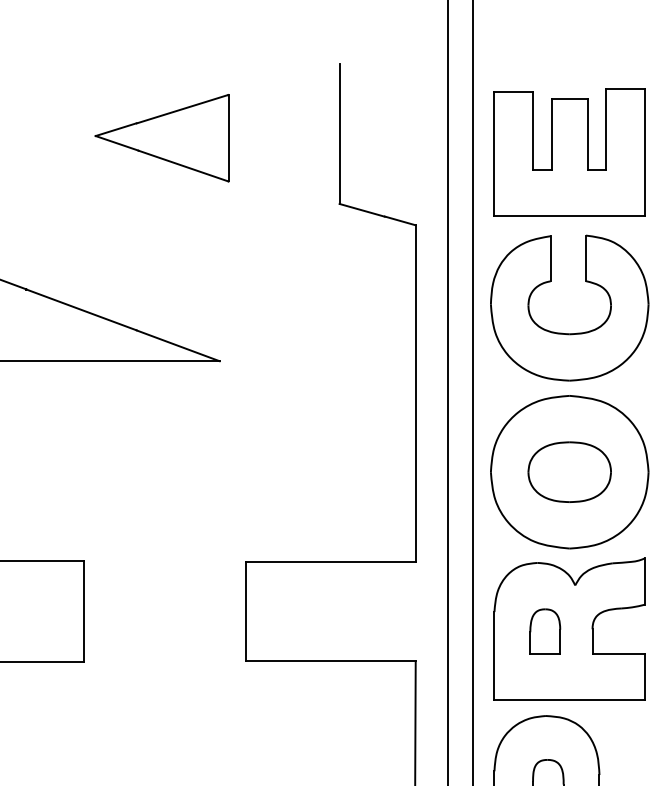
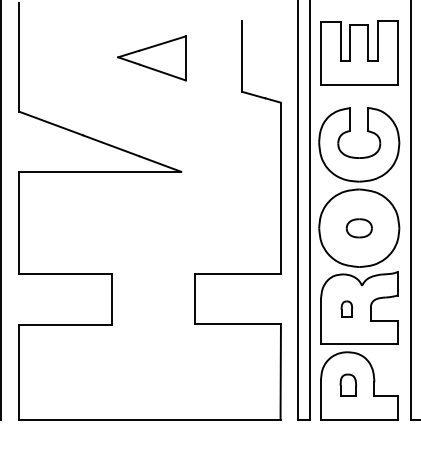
part: (570, 152) -> (359, 52), moved
part: (570, 472) -> (359, 228), size x0.6
part: (544, 631) -> (346, 309), size x0.7

